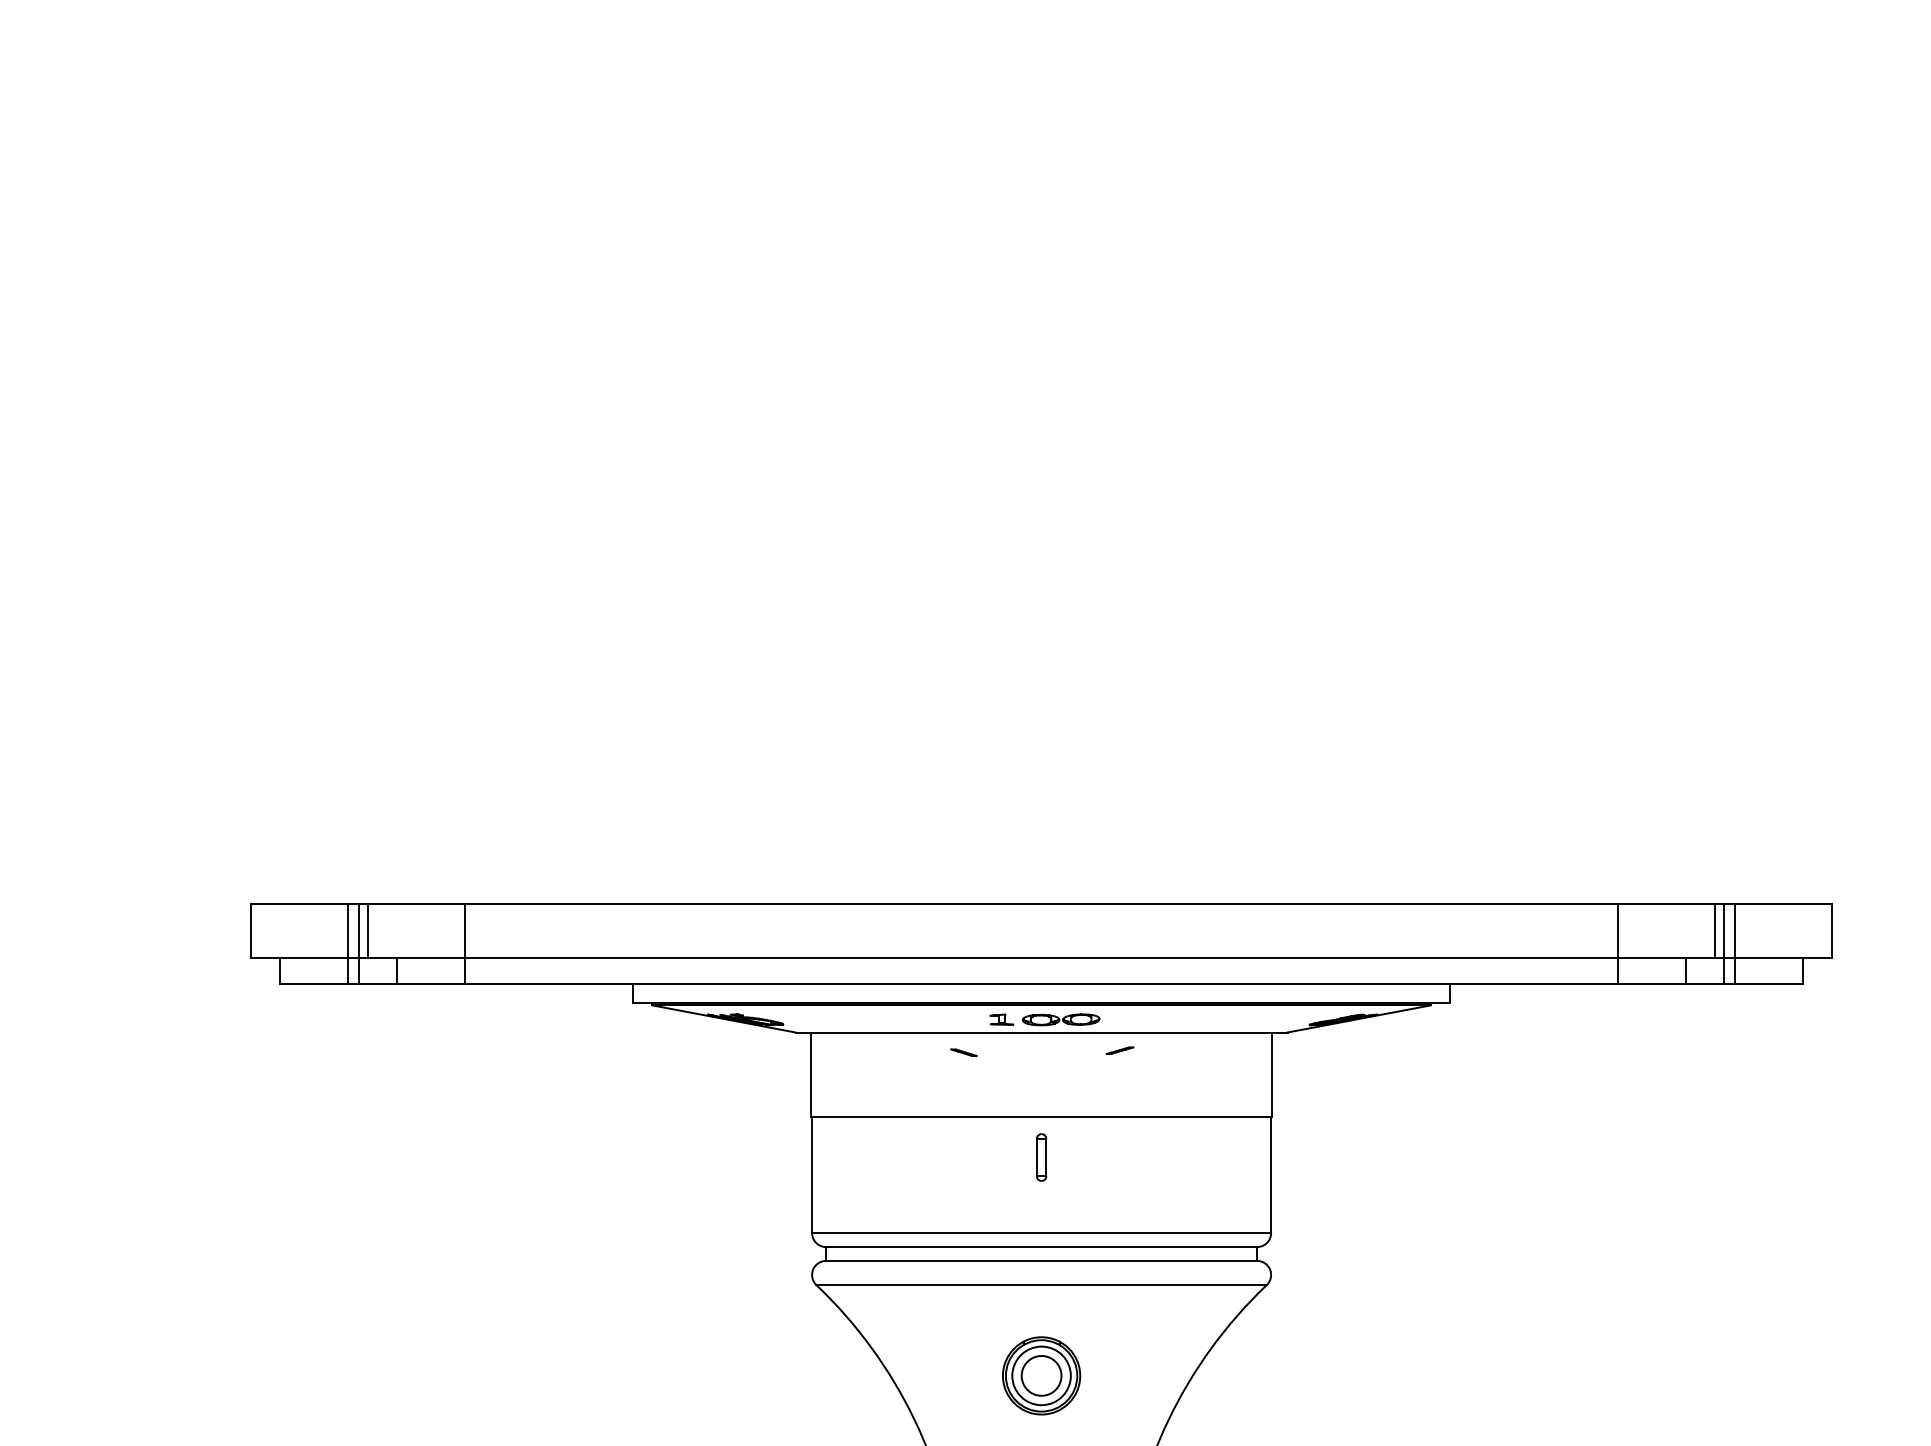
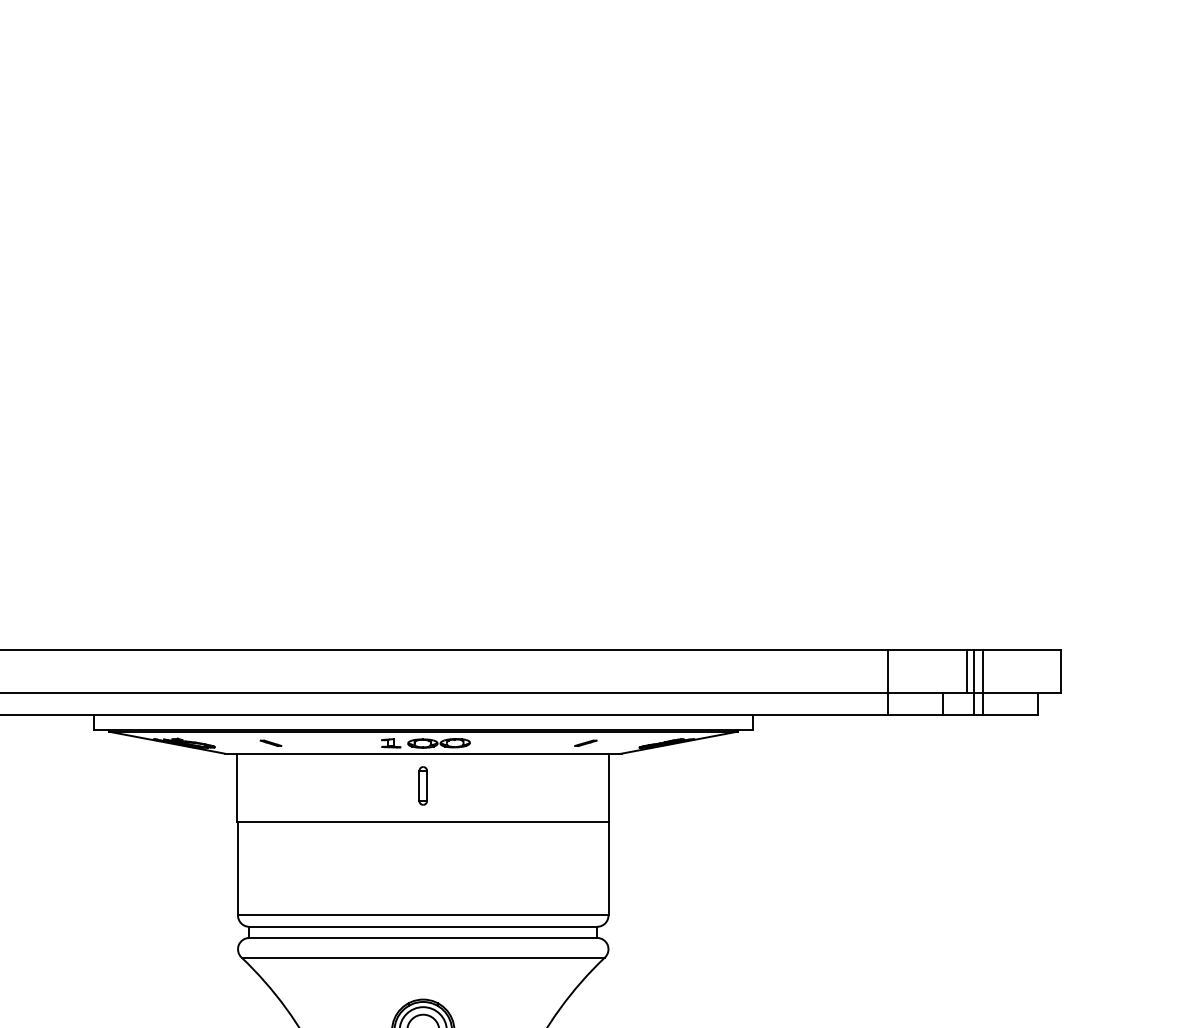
line: (1119, 1050) -> (585, 743), moved
line: (963, 1052) -> (270, 743), moved
part: (1041, 1157) -> (423, 785), moved

